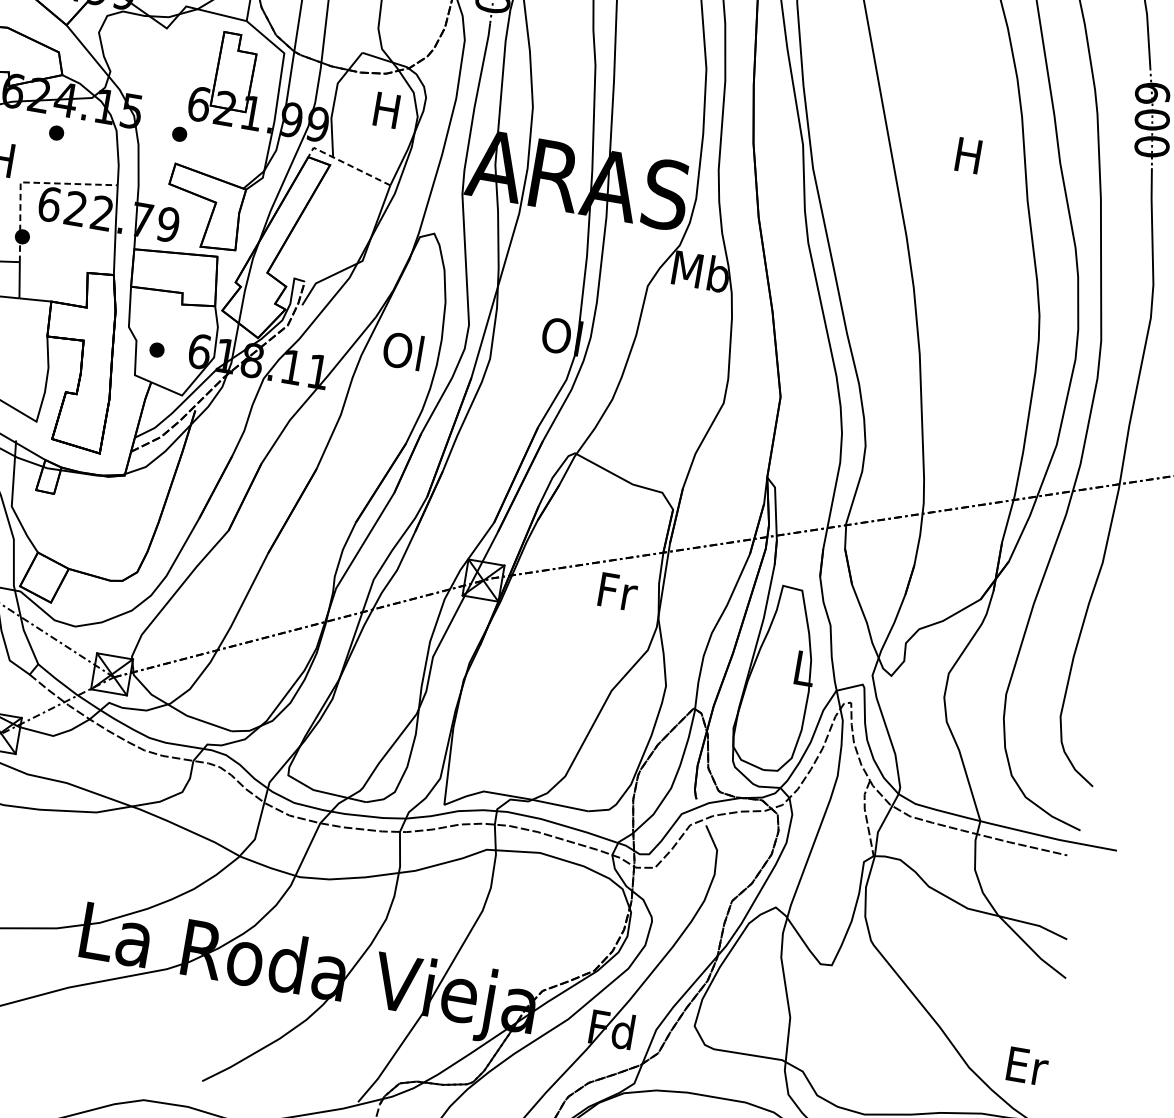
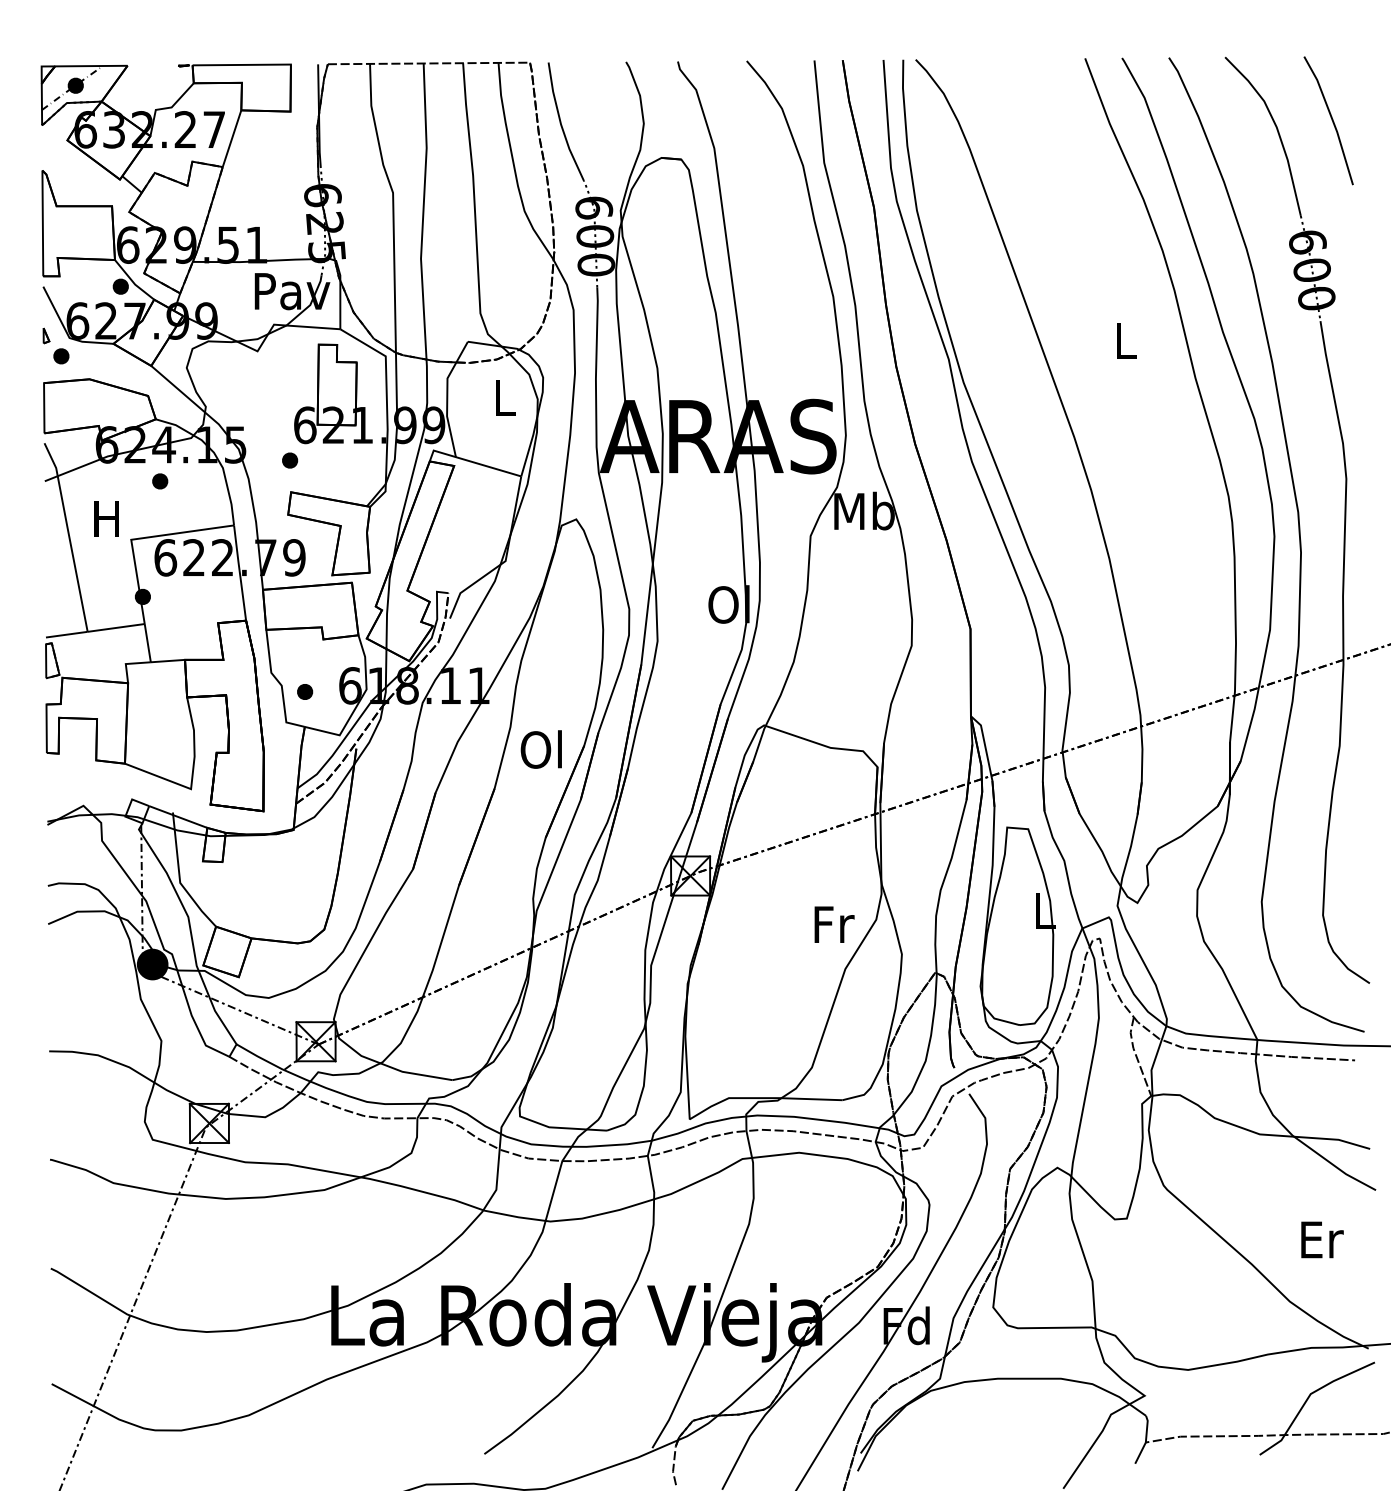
text: (386, 109) -> (503, 397), H -> L
text: (969, 155) -> (1125, 340), H -> L
line: (345, 163) -> (470, 461), dashed -> solid
line: (29, 182) -> (140, 538), dashed -> solid
text: (402, 350) -> (540, 749), moved
text: (618, 591) -> (834, 924), moved
text: (1027, 1066) -> (1322, 1239), moved

